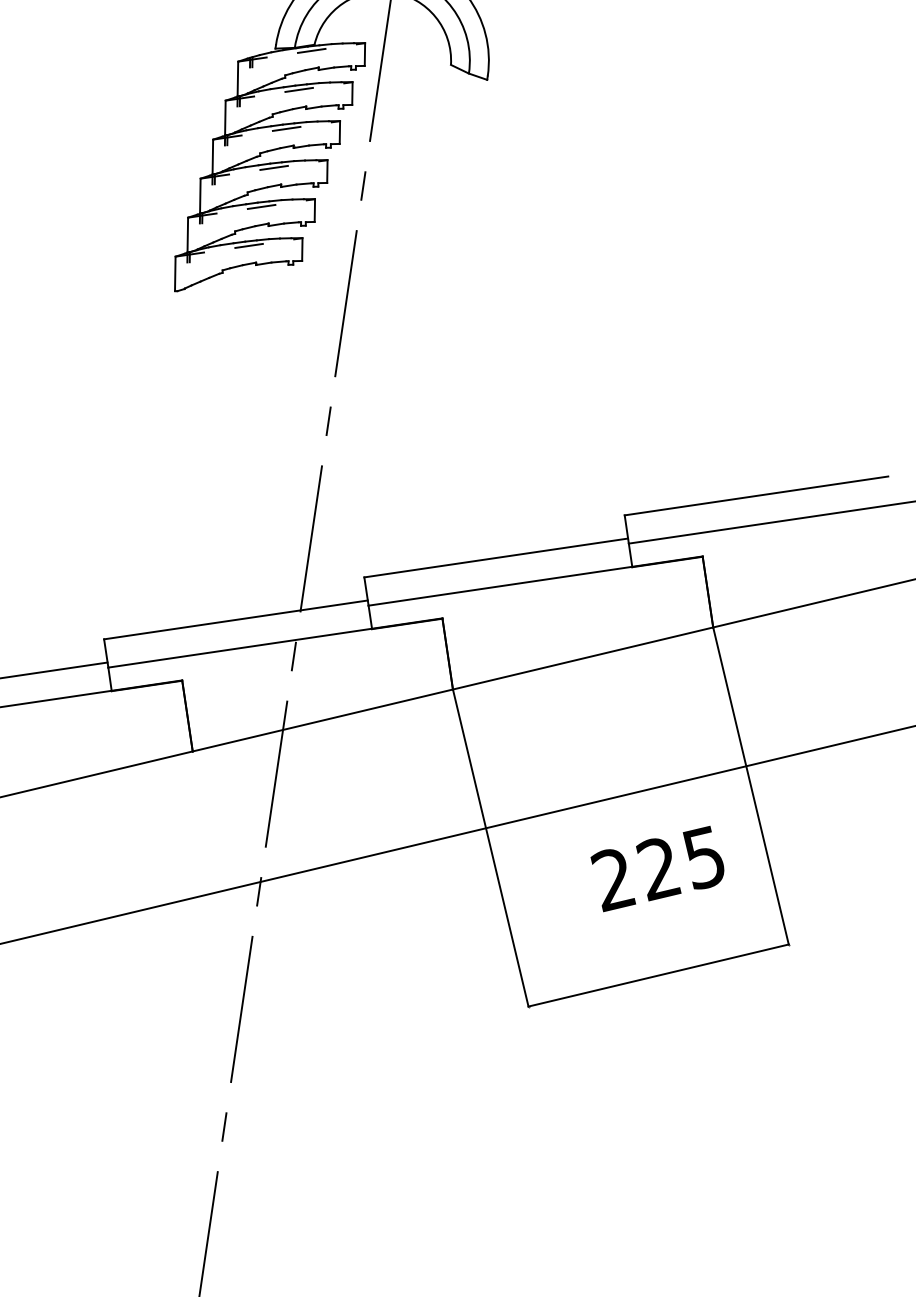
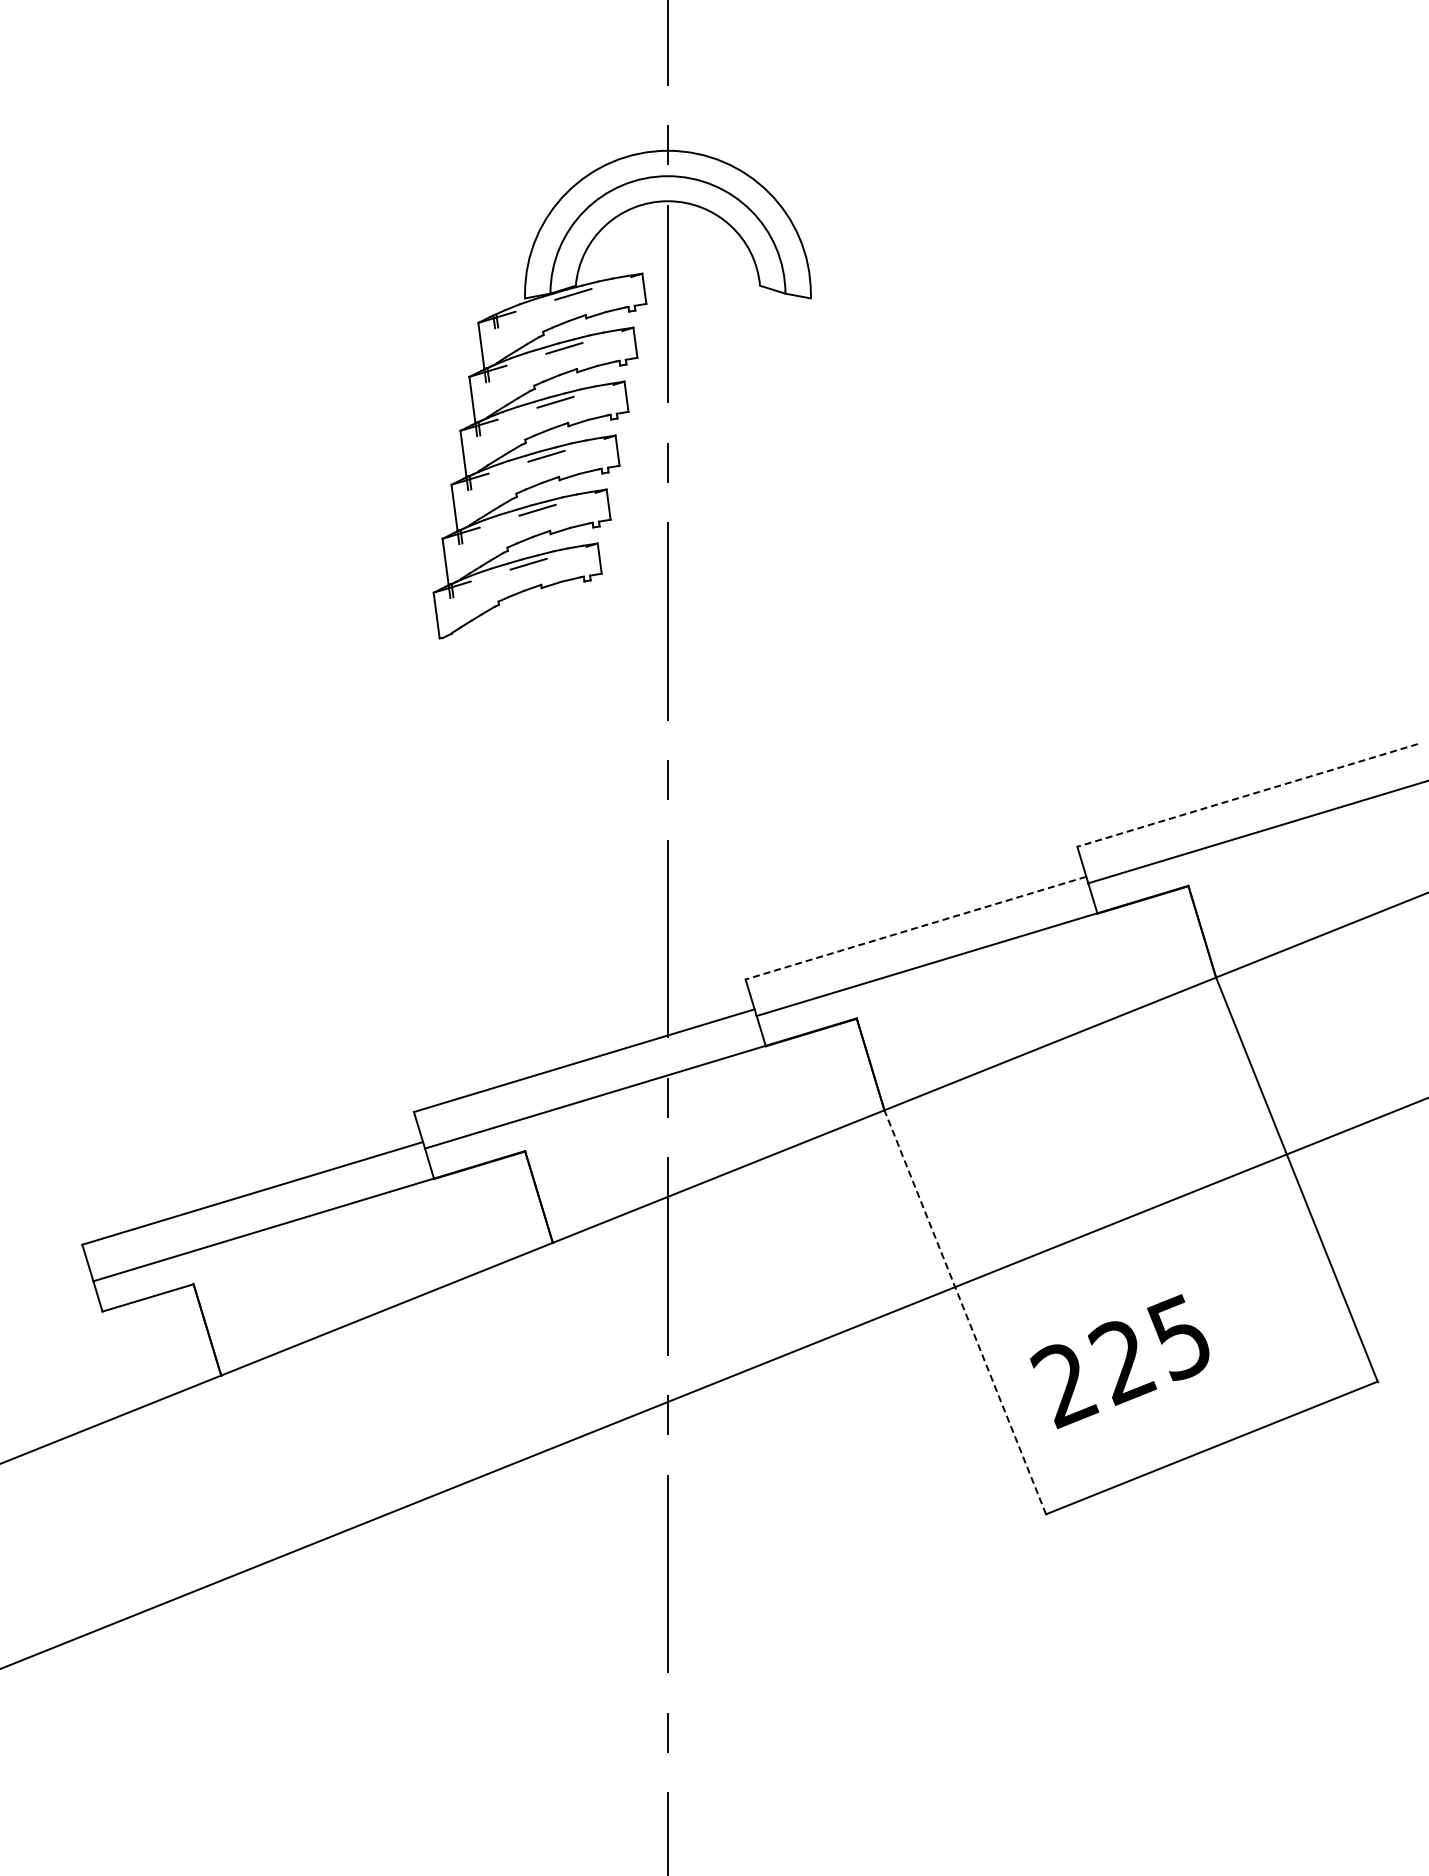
line: (756, 495) -> (1247, 795), solid -> dashed
line: (495, 558) -> (915, 928), solid -> dashed
line: (490, 848) -> (965, 1312), solid -> dashed
text: (656, 868) -> (1119, 1361), moved

